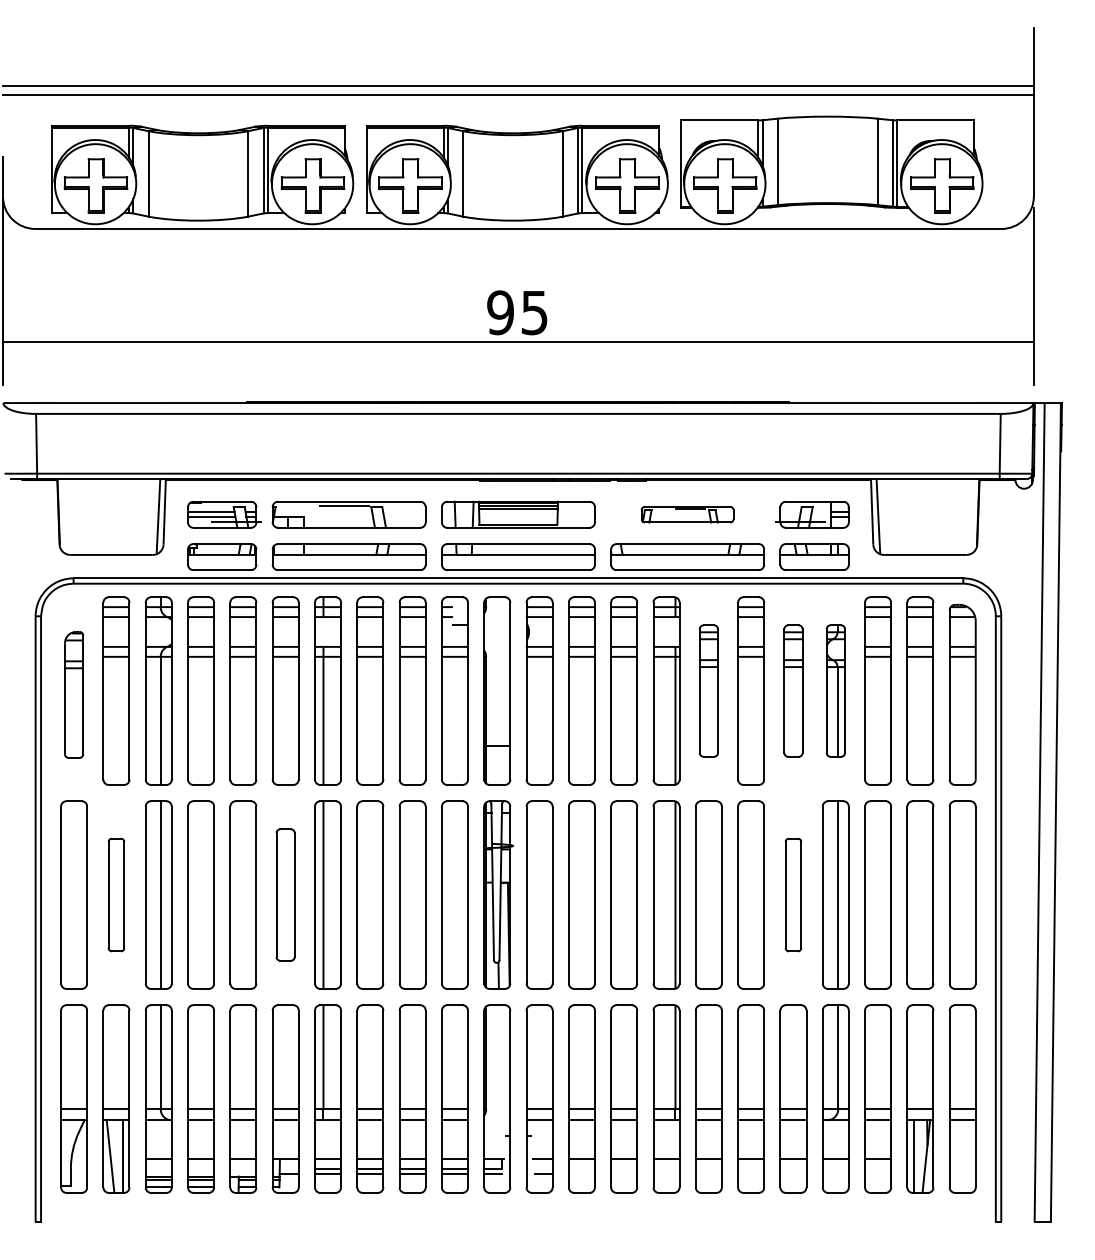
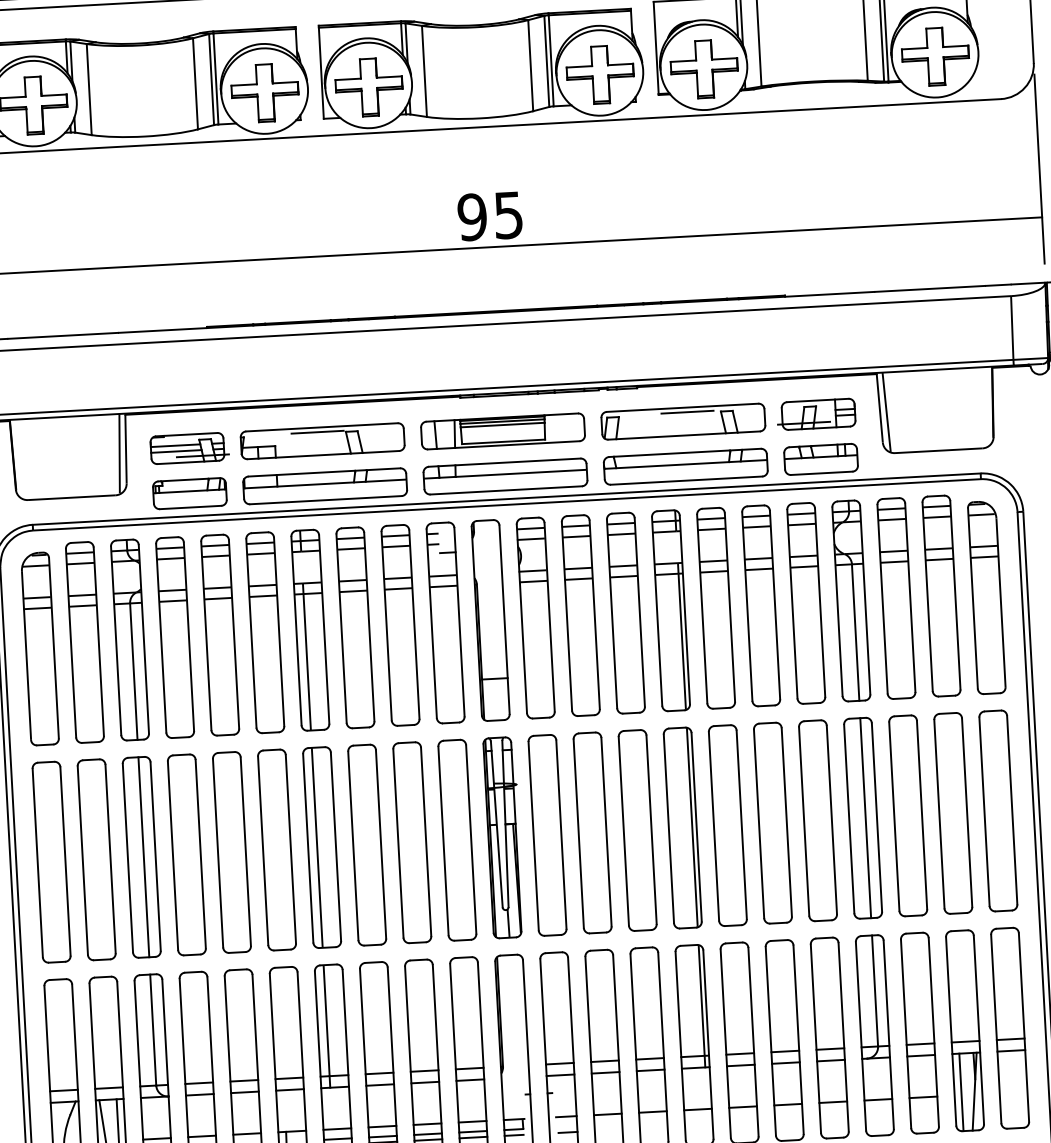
part: (687, 514) -> (683, 421), size x1.67
part: (708, 690) -> (715, 607), size x1.43
part: (793, 690) -> (806, 602), size x1.43
part: (835, 690) -> (850, 600), size x1.43
part: (73, 694) -> (39, 648), size x1.43
part: (116, 894) -> (96, 859), size x1.67
part: (285, 894) -> (276, 849), size x1.43
part: (793, 894) -> (818, 820), size x1.67

